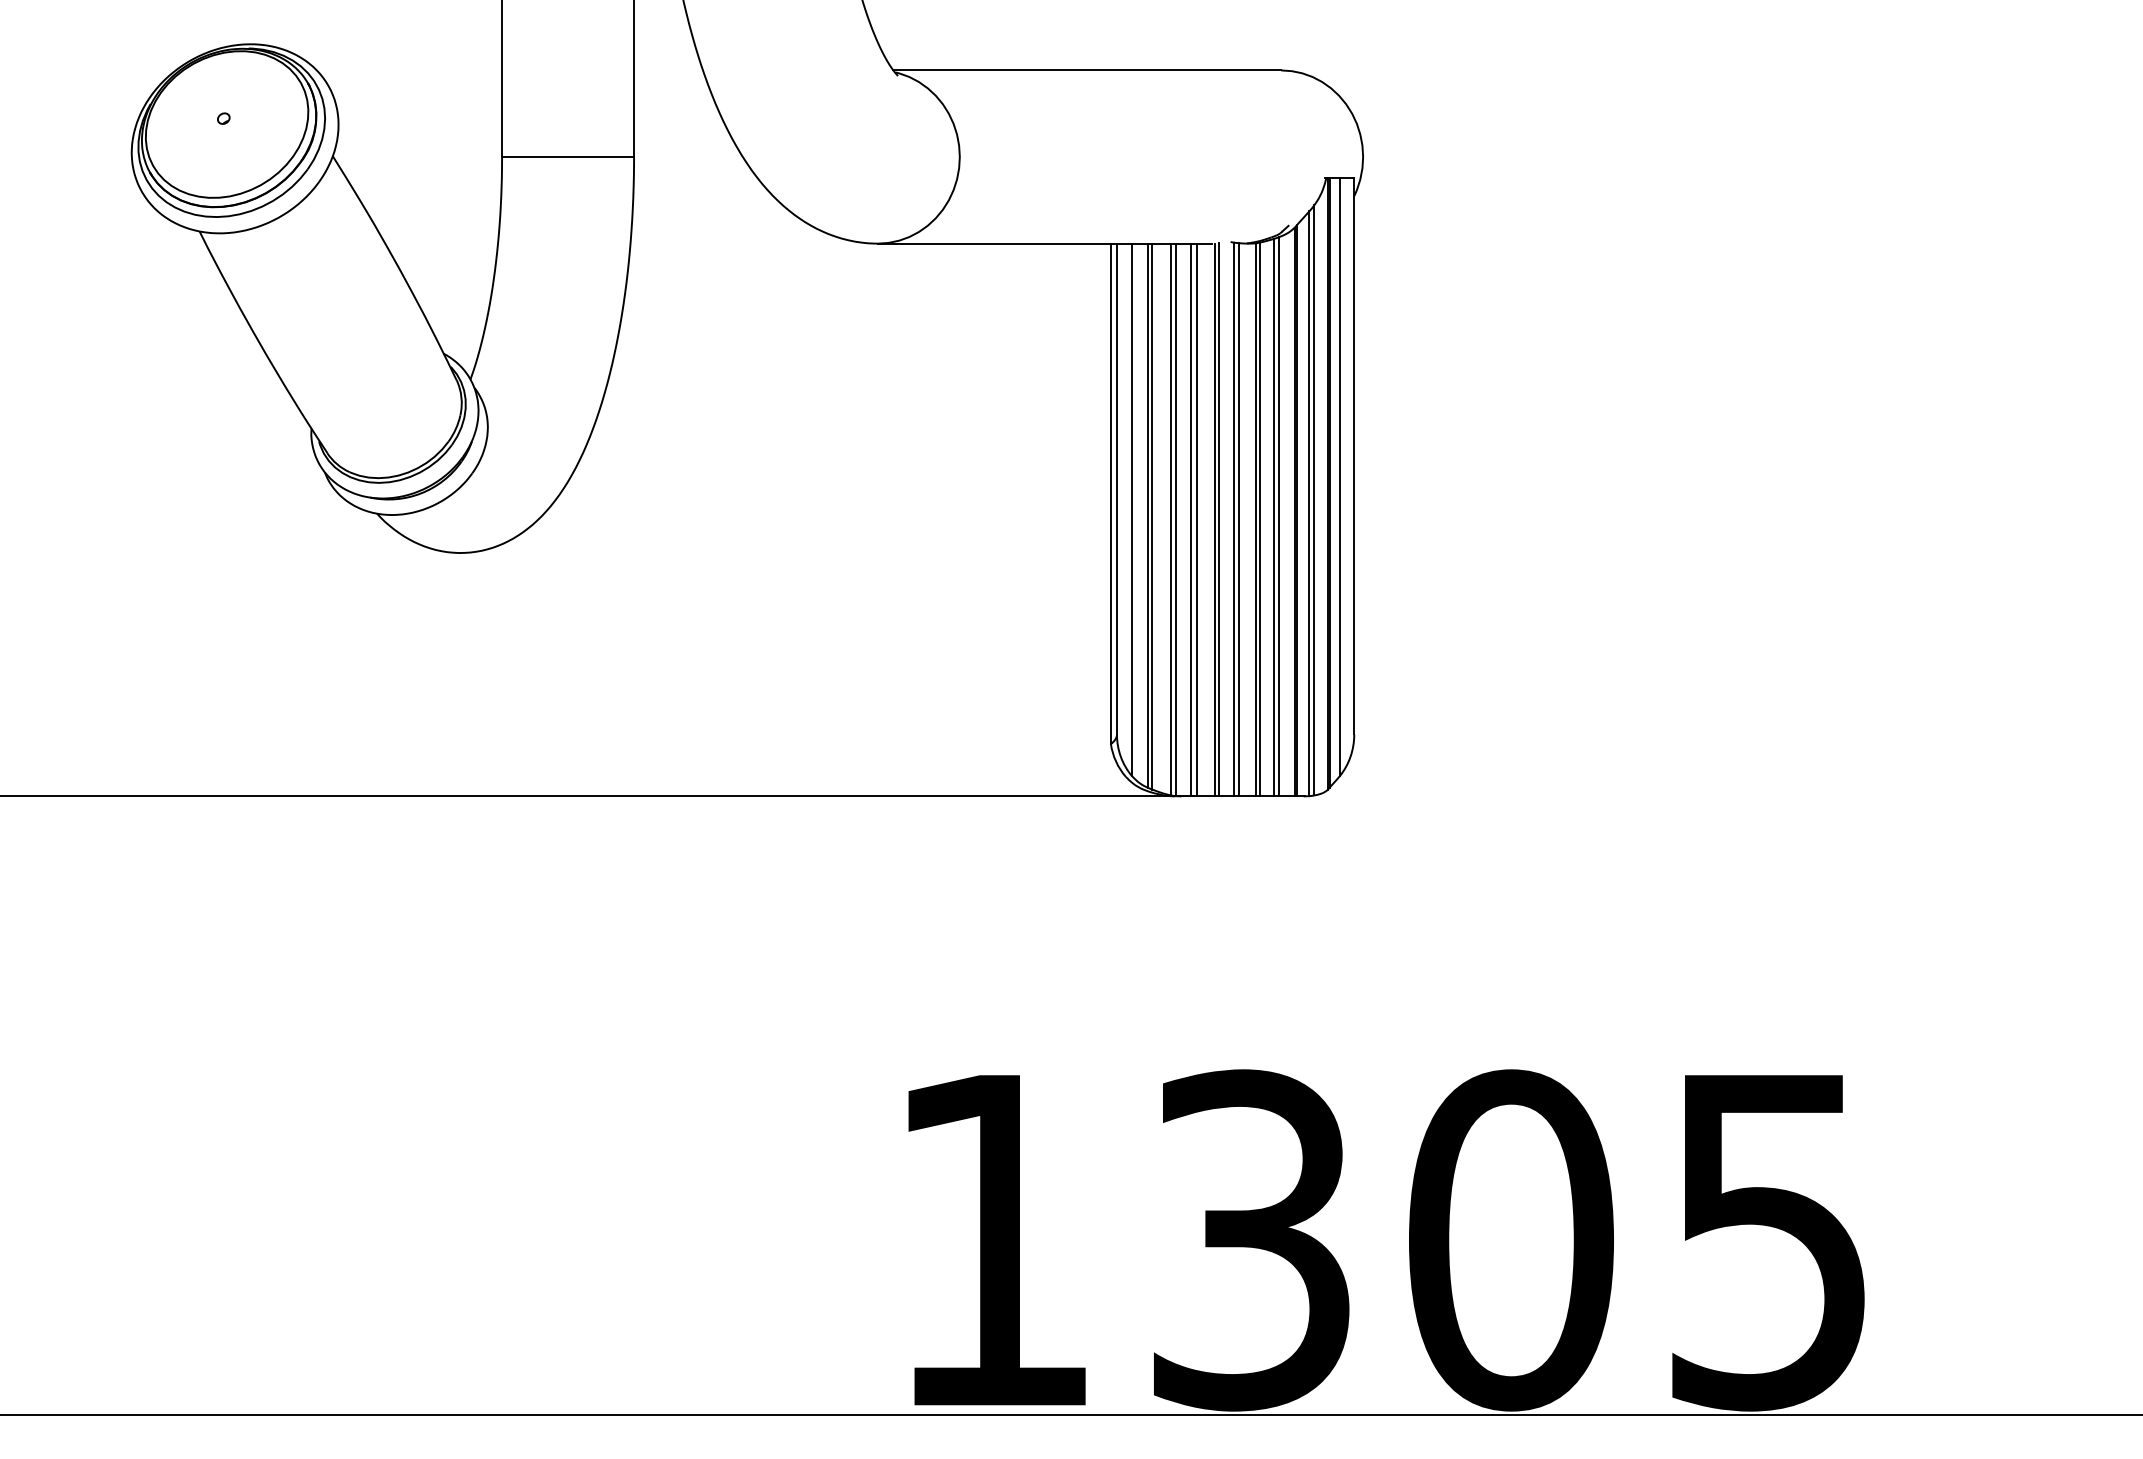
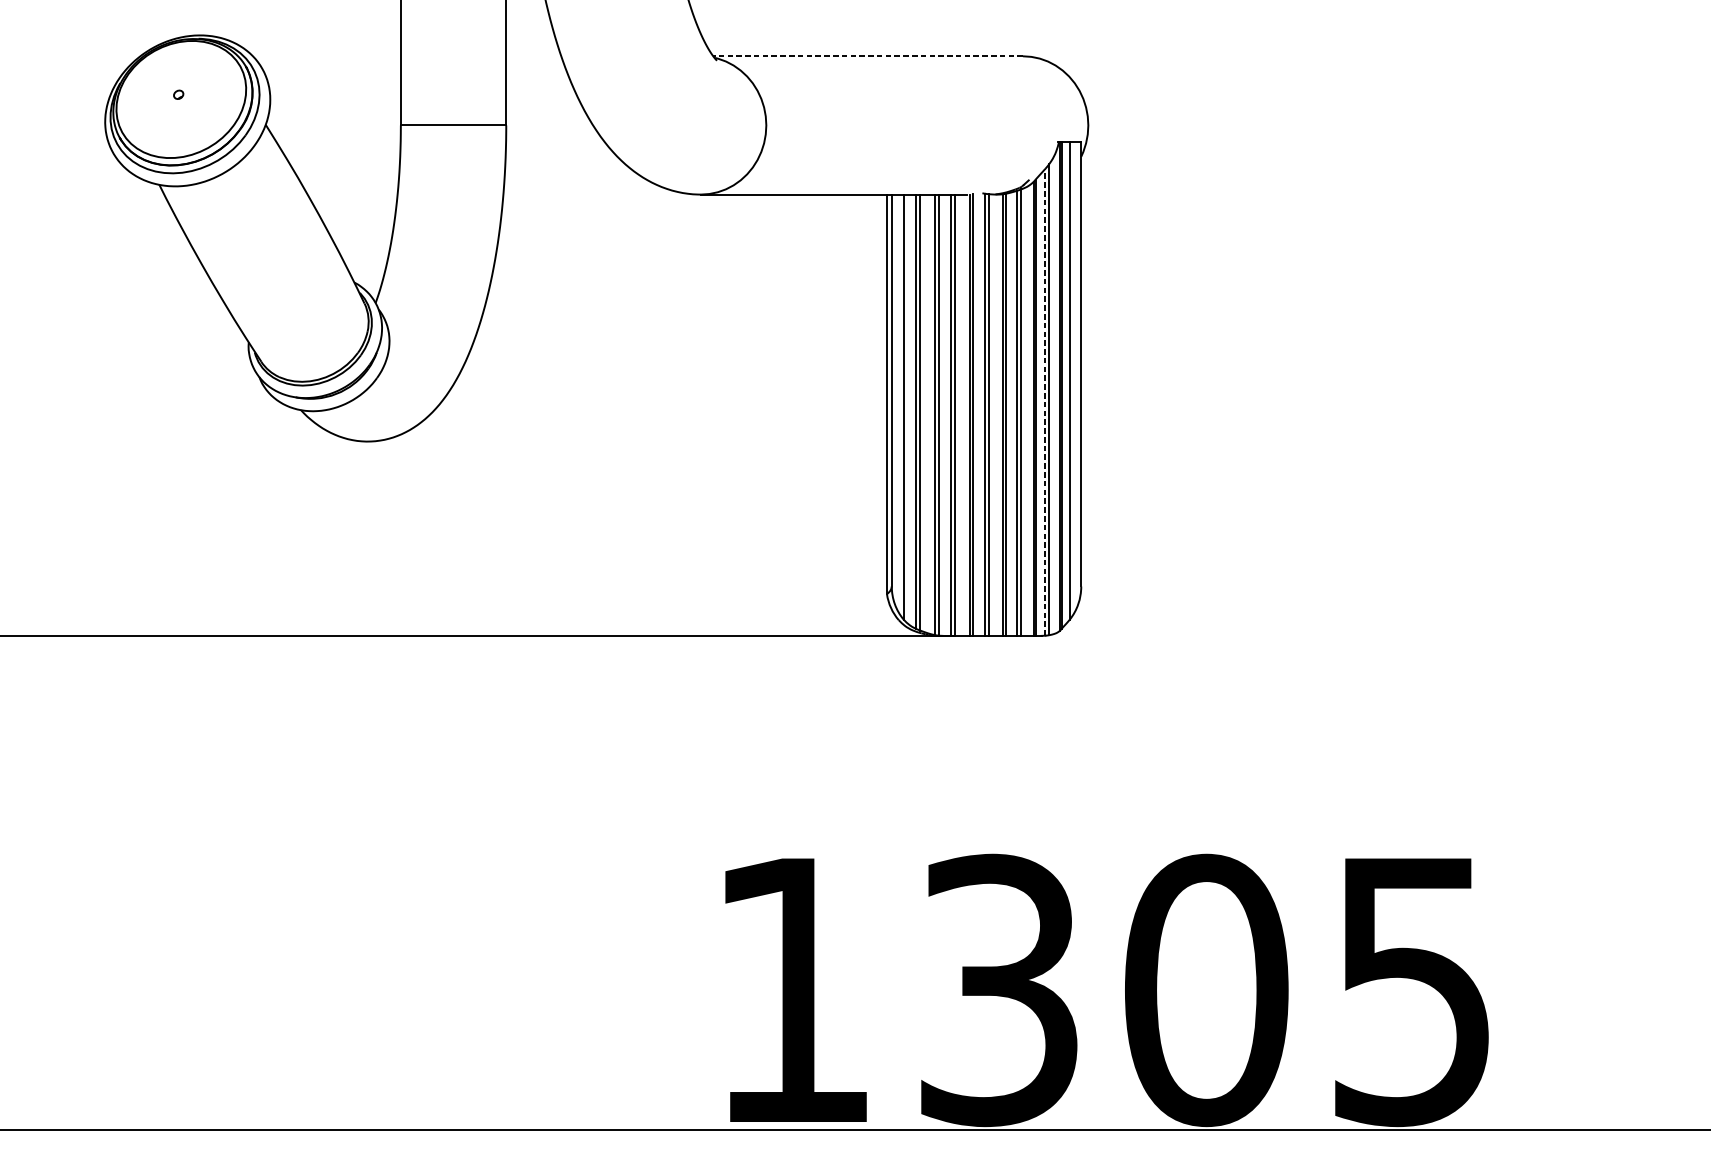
line: (1087, 70) -> (868, 56), solid -> dashed
line: (1309, 503) -> (1045, 402), solid -> dashed

